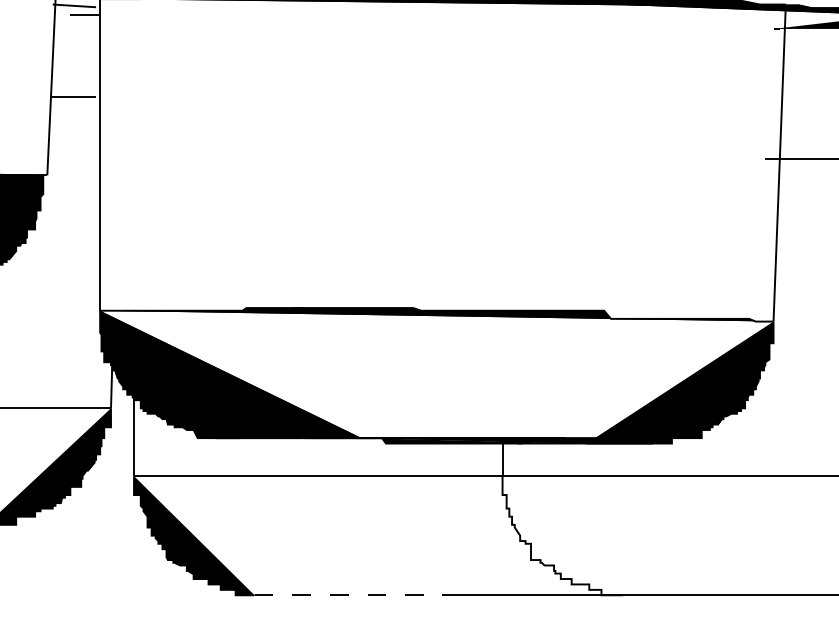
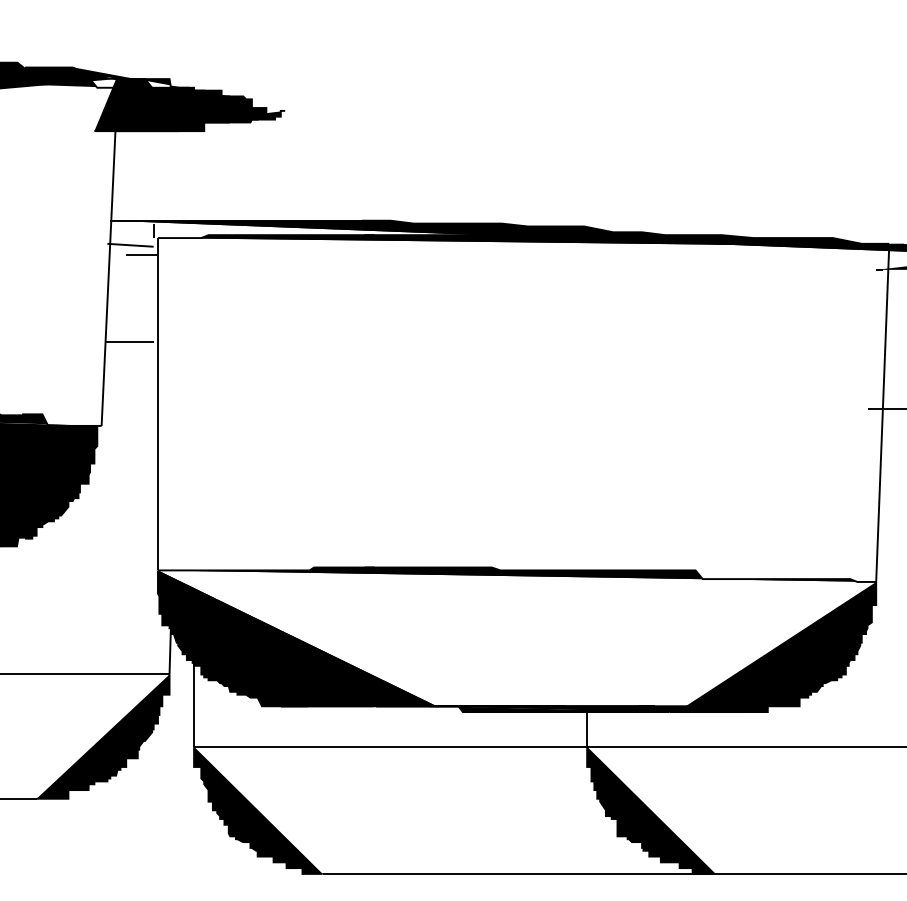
fill: (562, 534) -> (651, 809), added
line: (348, 594) -> (422, 873), dashed -> solid

